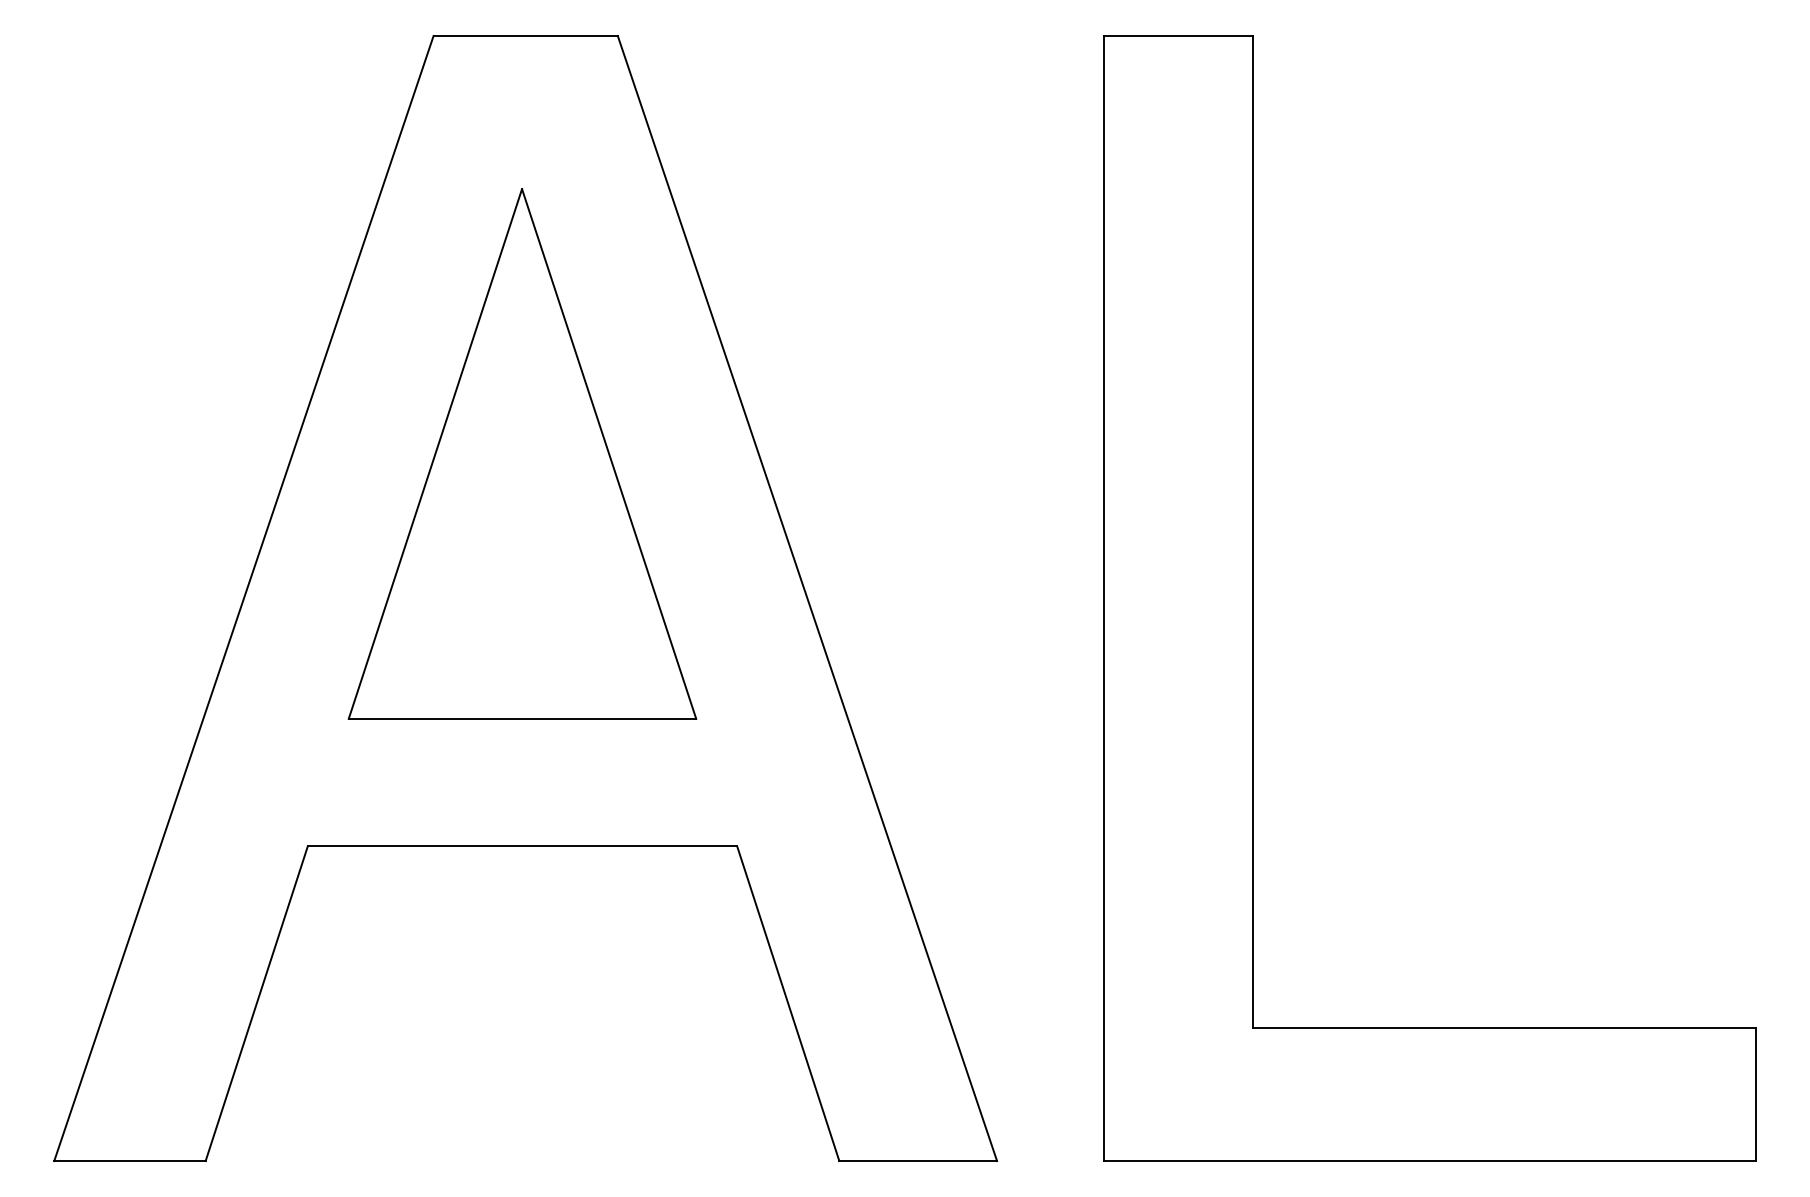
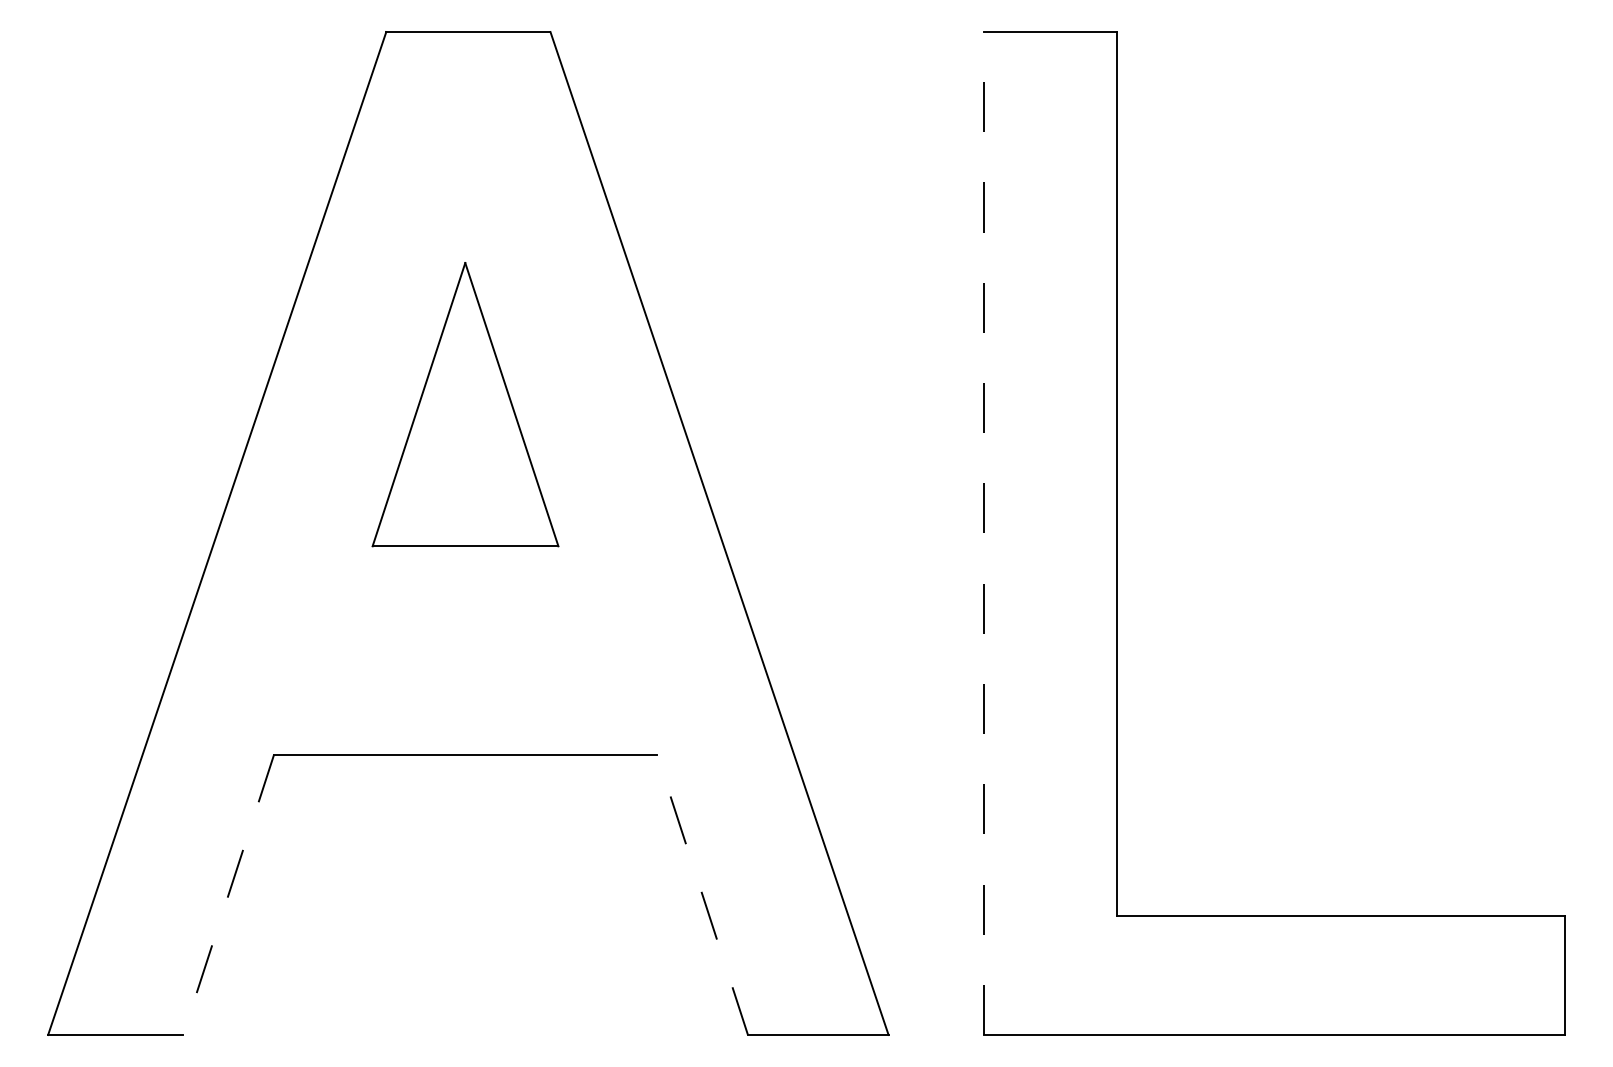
part: (522, 453) -> (465, 404), size x0.6
line: (1103, 598) -> (983, 533), solid -> dashed
line: (788, 1003) -> (702, 894), solid -> dashed
line: (256, 1004) -> (228, 895), solid -> dashed

